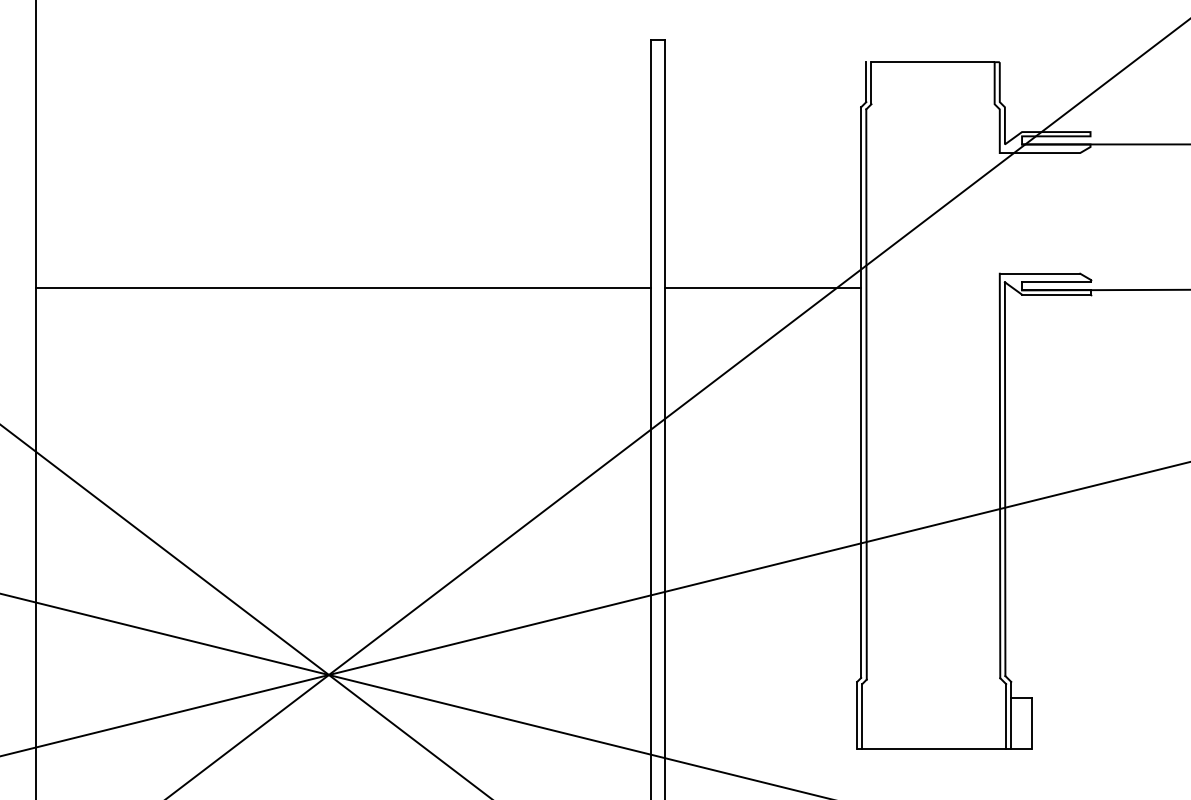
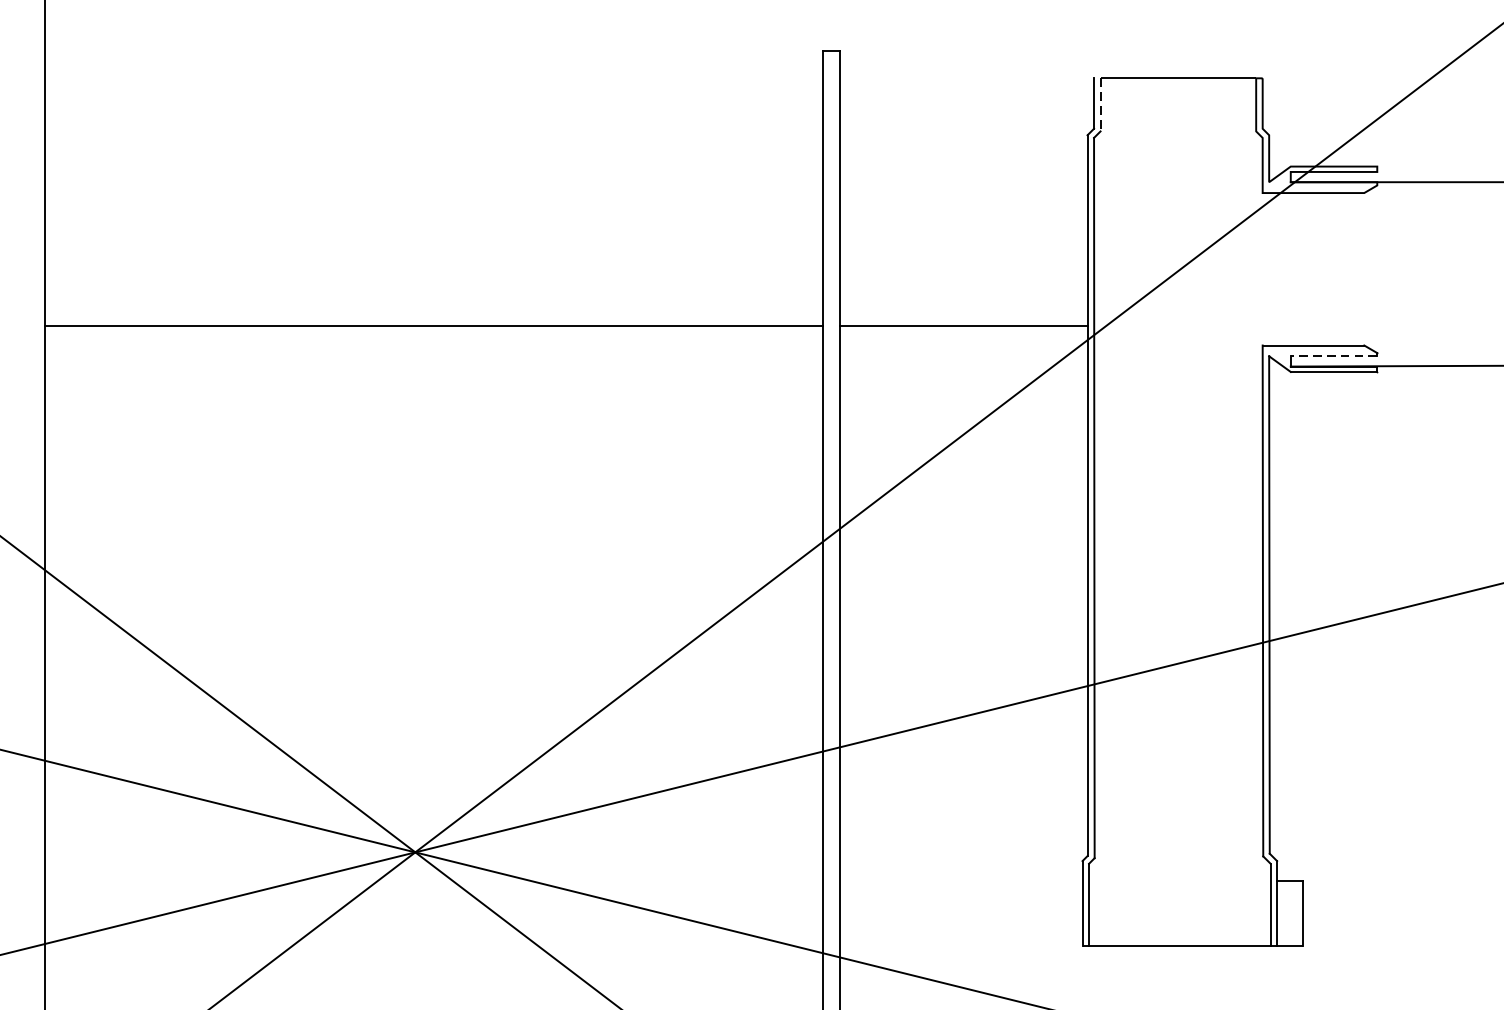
line: (871, 83) -> (1100, 105), solid -> dashed
line: (1055, 282) -> (1333, 356), solid -> dashed
line: (343, 288) -> (433, 326), moved
line: (763, 288) -> (964, 326), moved

